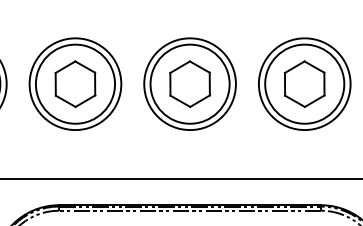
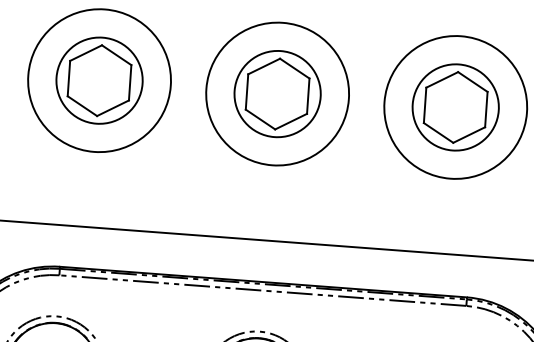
circle: (75, 83) -> (99, 79), size x0.7
circle: (189, 83) -> (276, 92), size x0.7
circle: (304, 83) -> (455, 106), size x0.7

